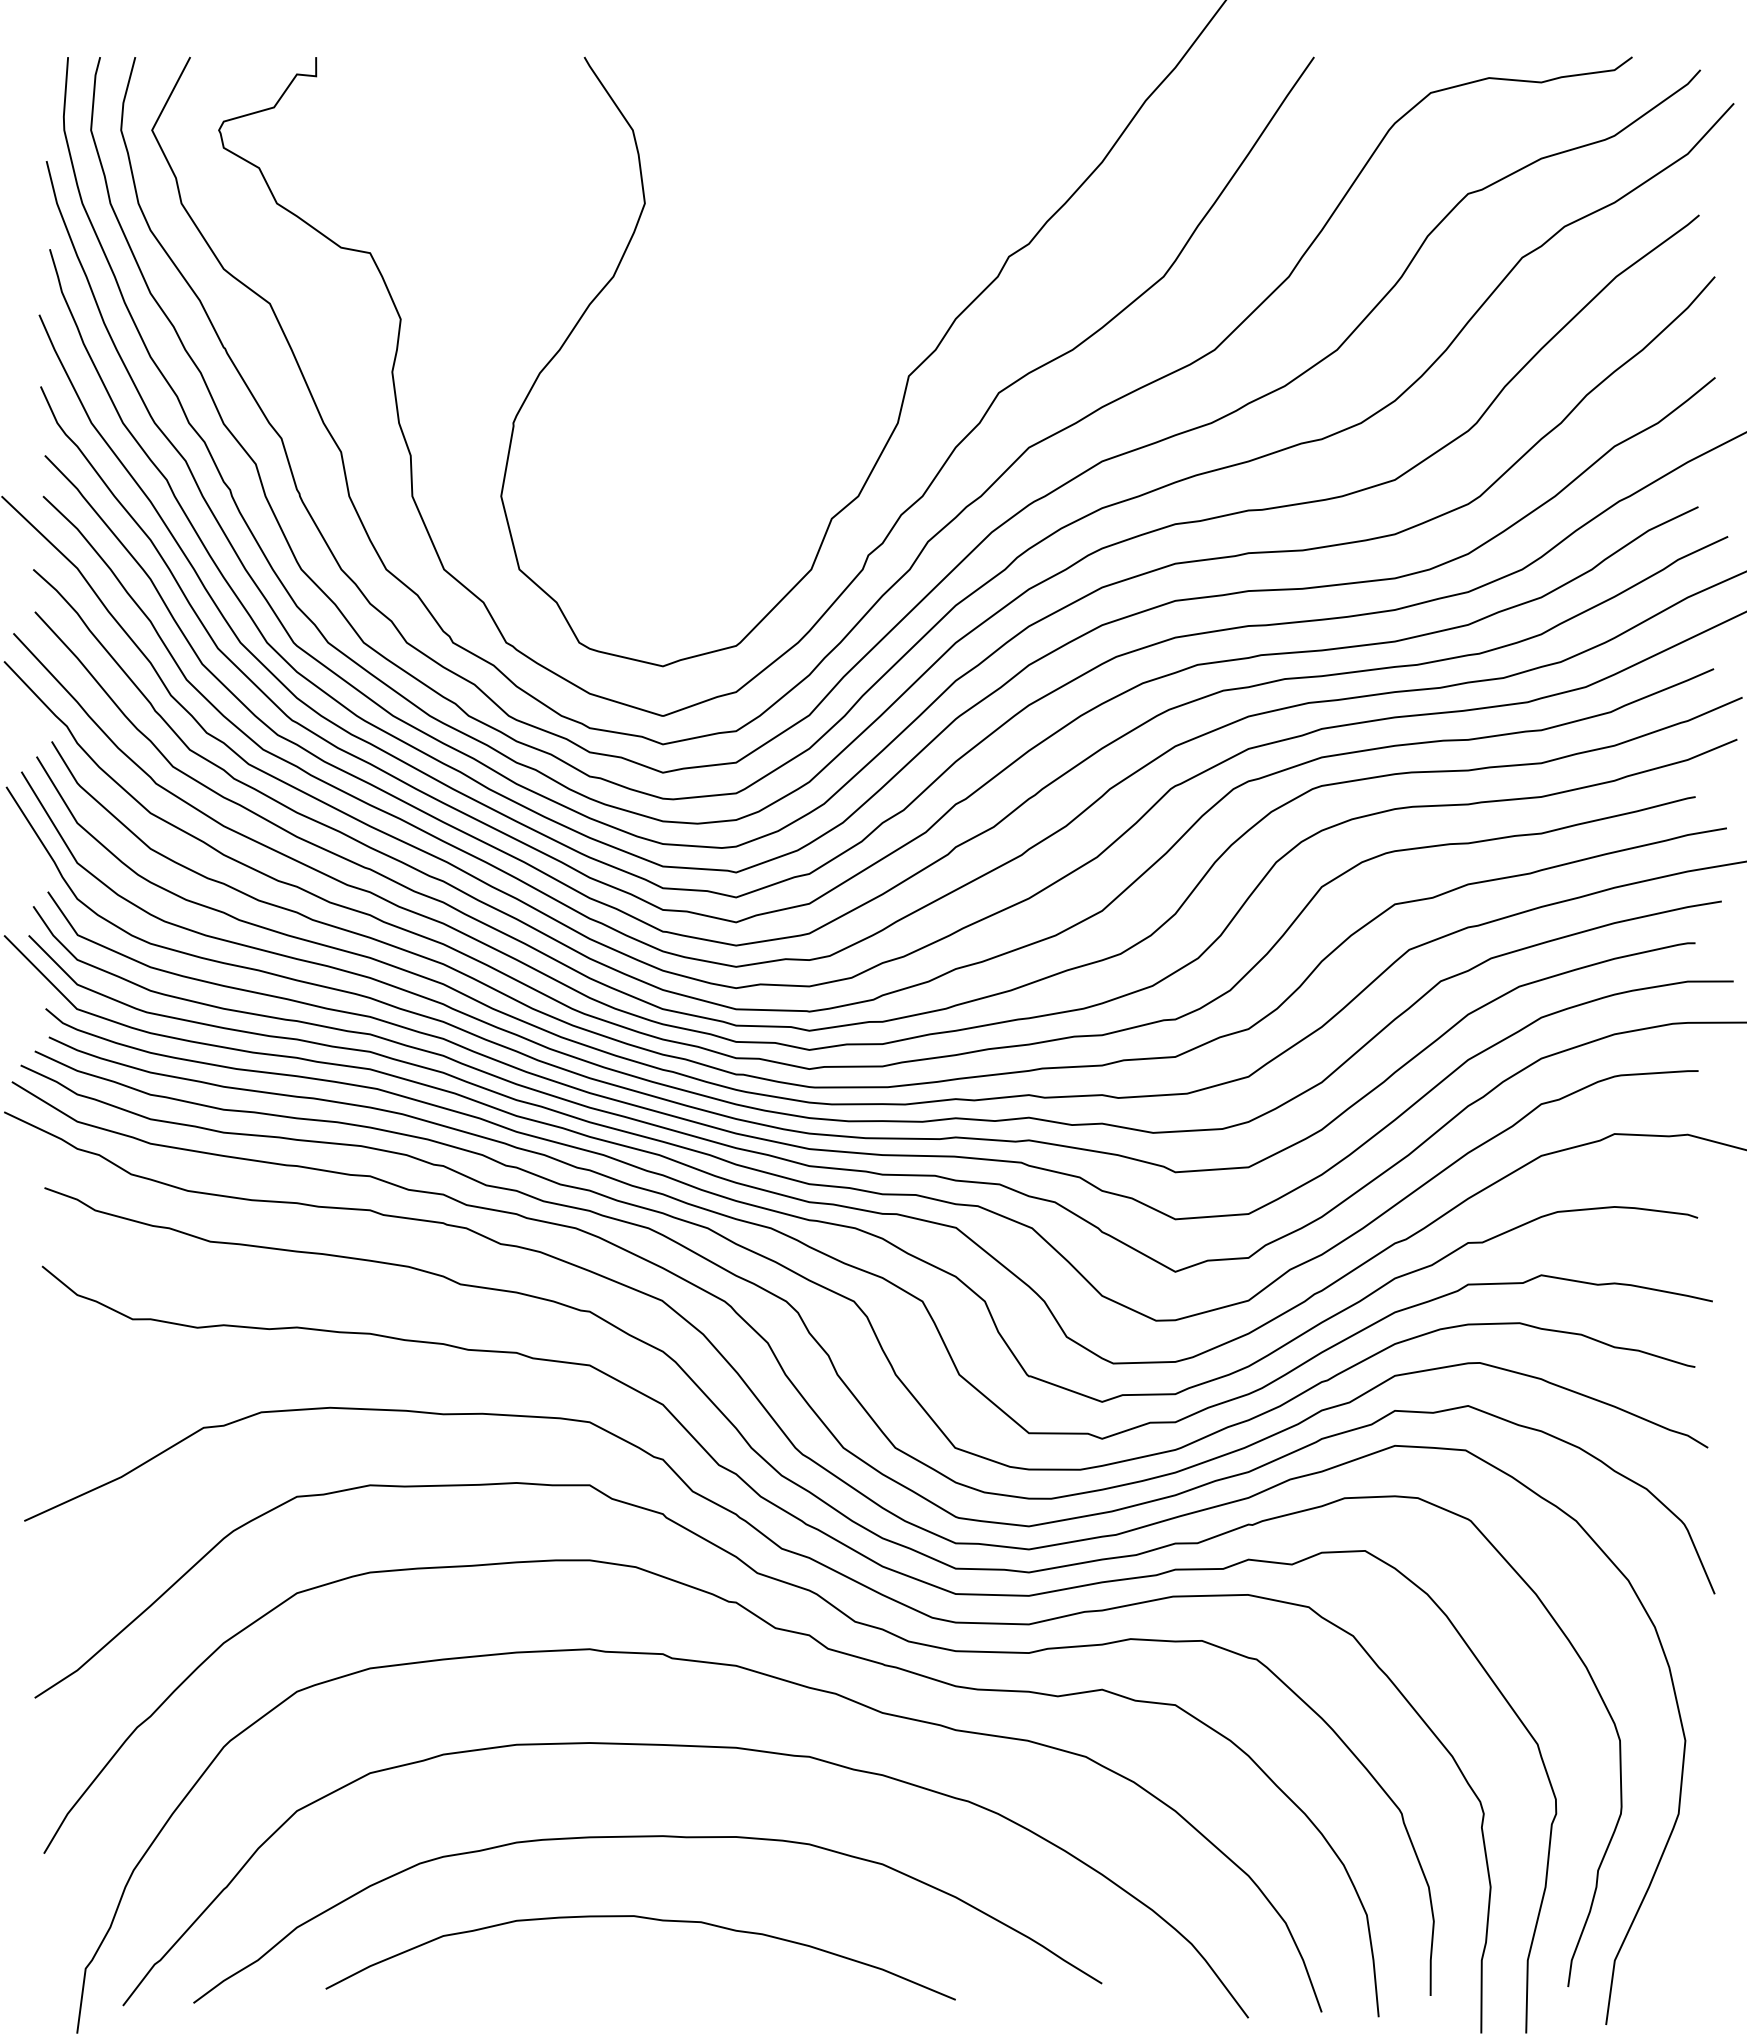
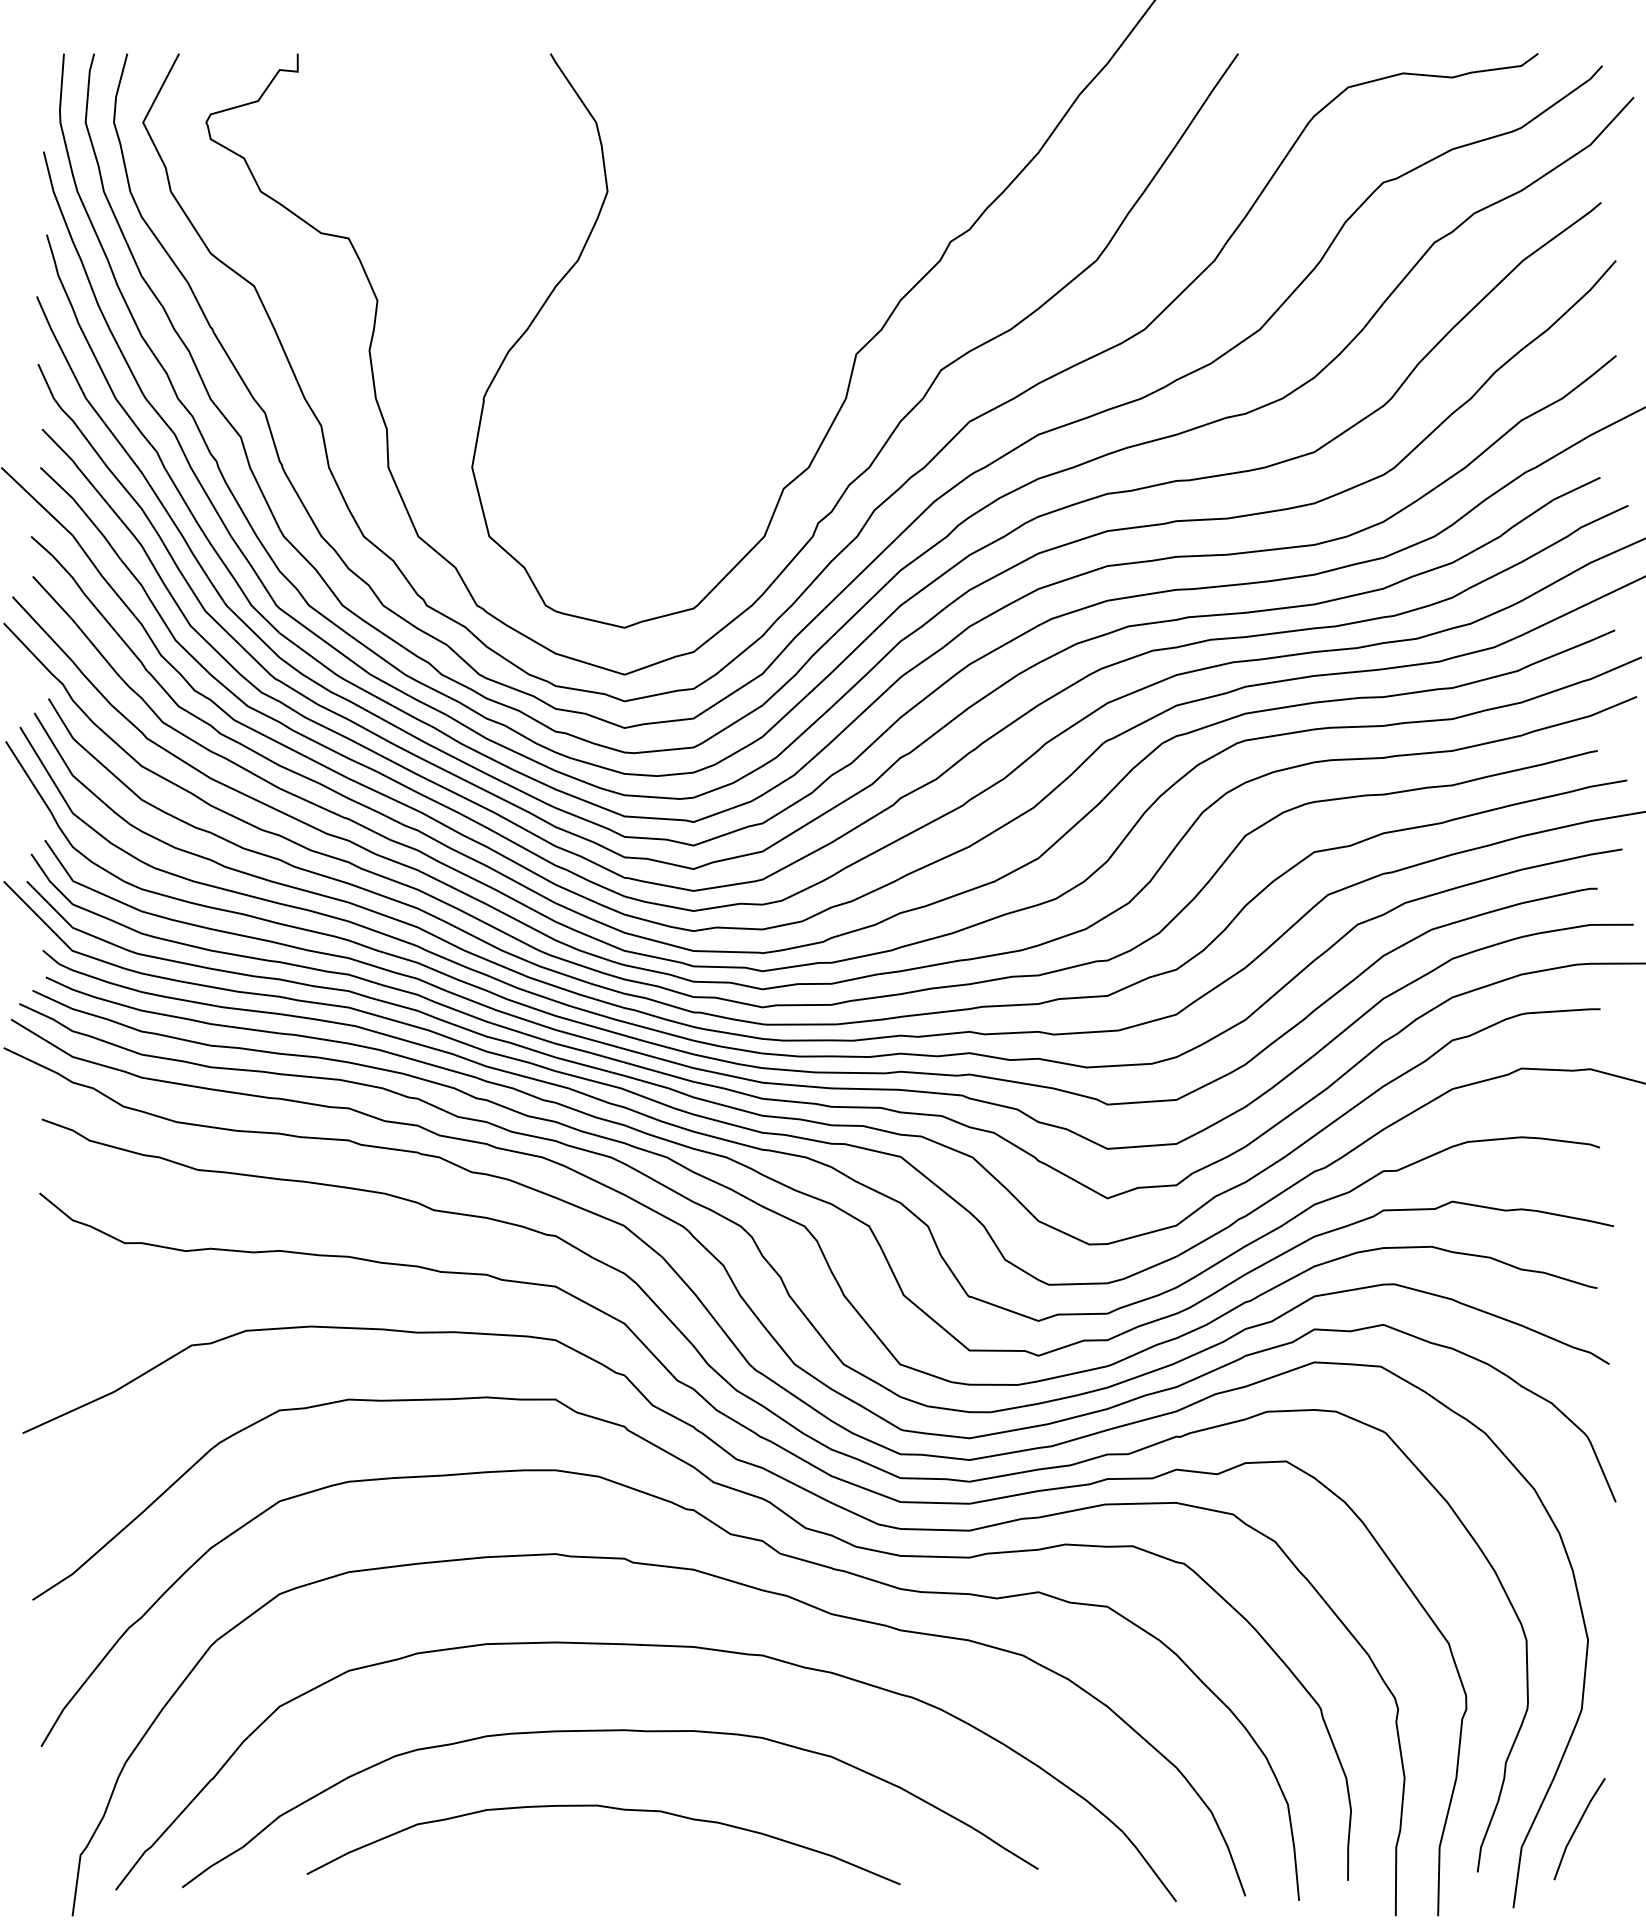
line: (1674, 1939) -> (1577, 1827), added

